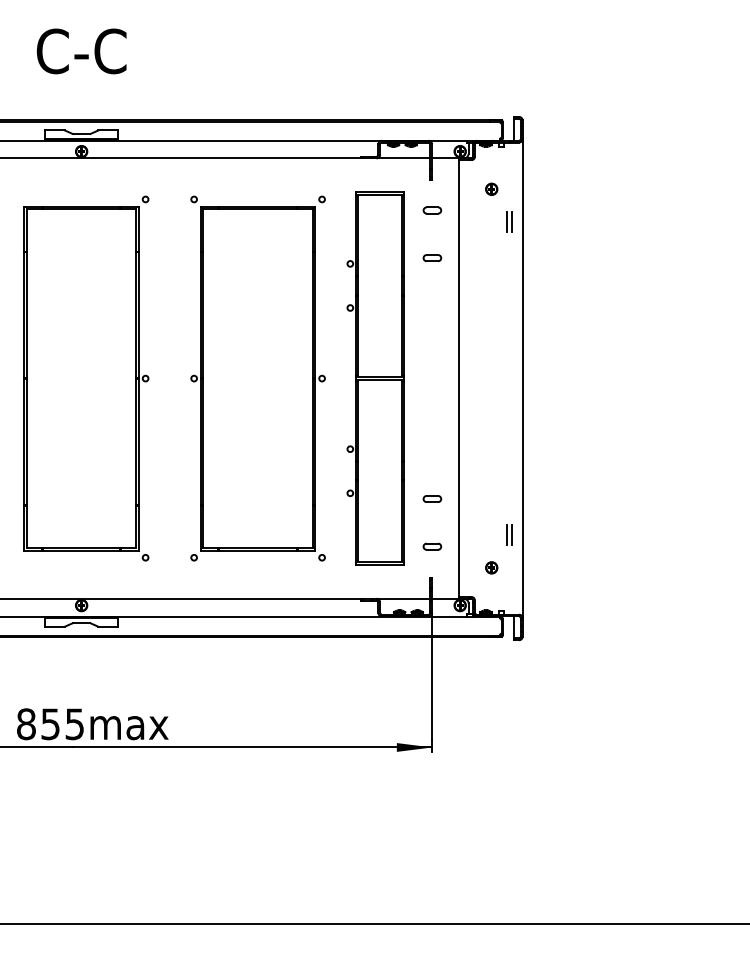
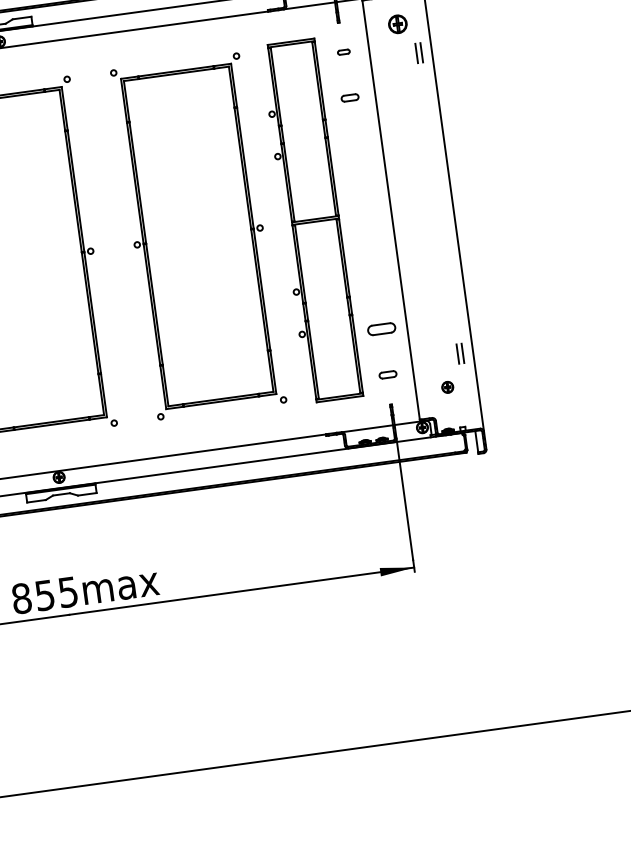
part: (491, 188) -> (397, 23), size x1.6
part: (432, 210) -> (343, 52), size x0.7
part: (432, 498) -> (381, 328), size x1.6

